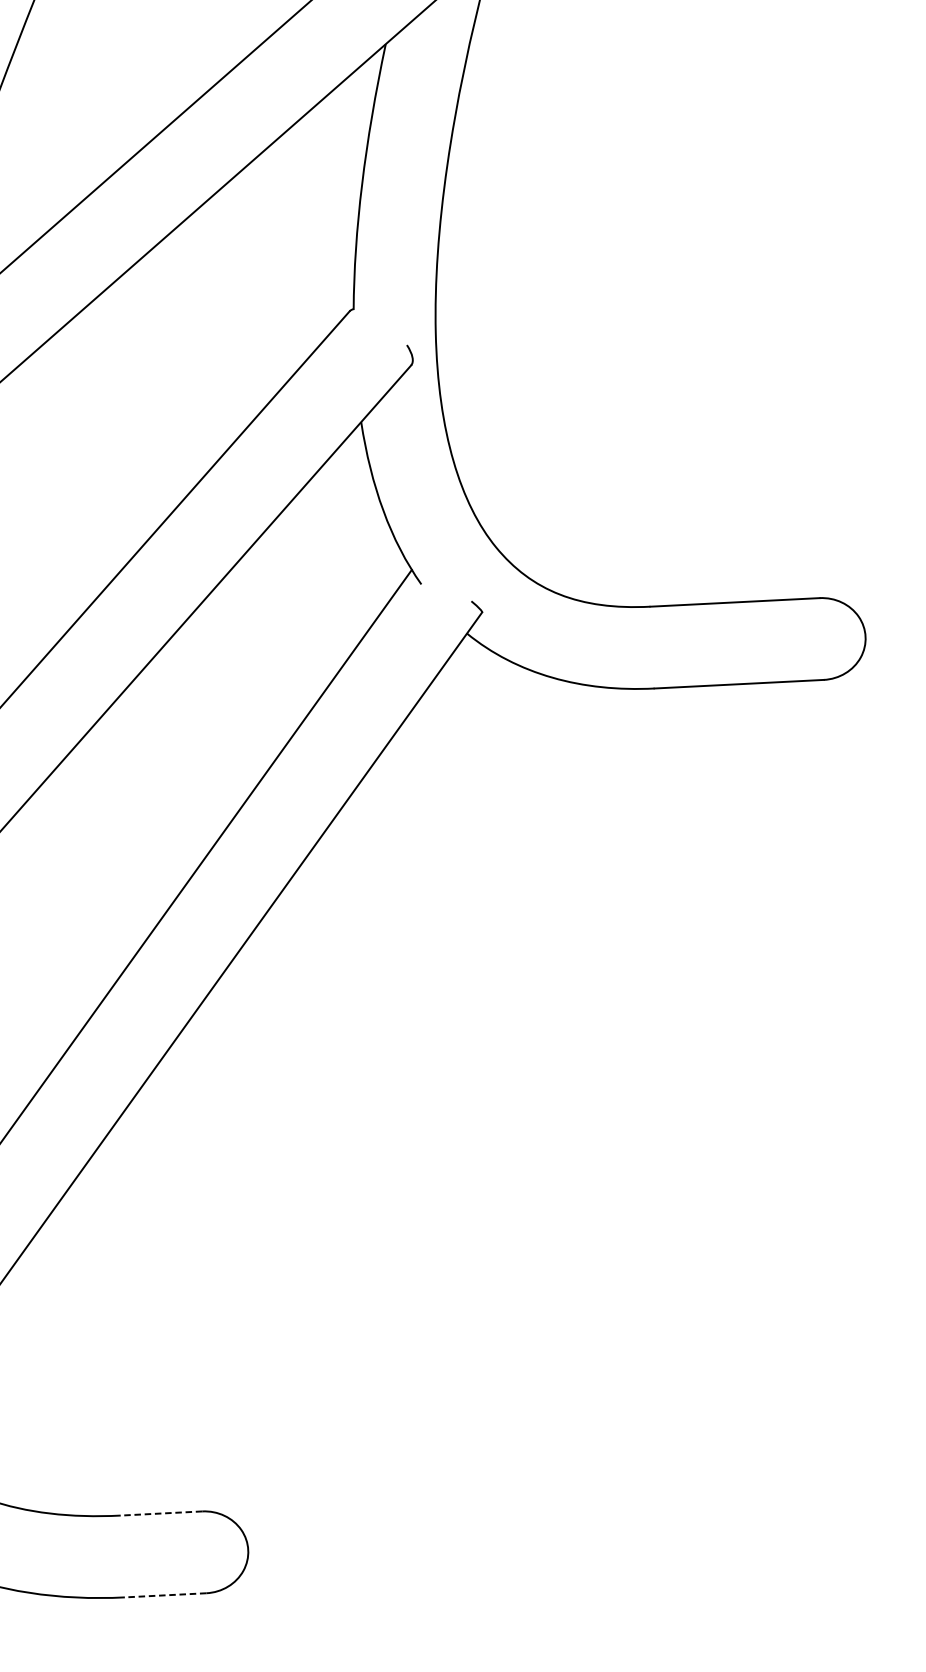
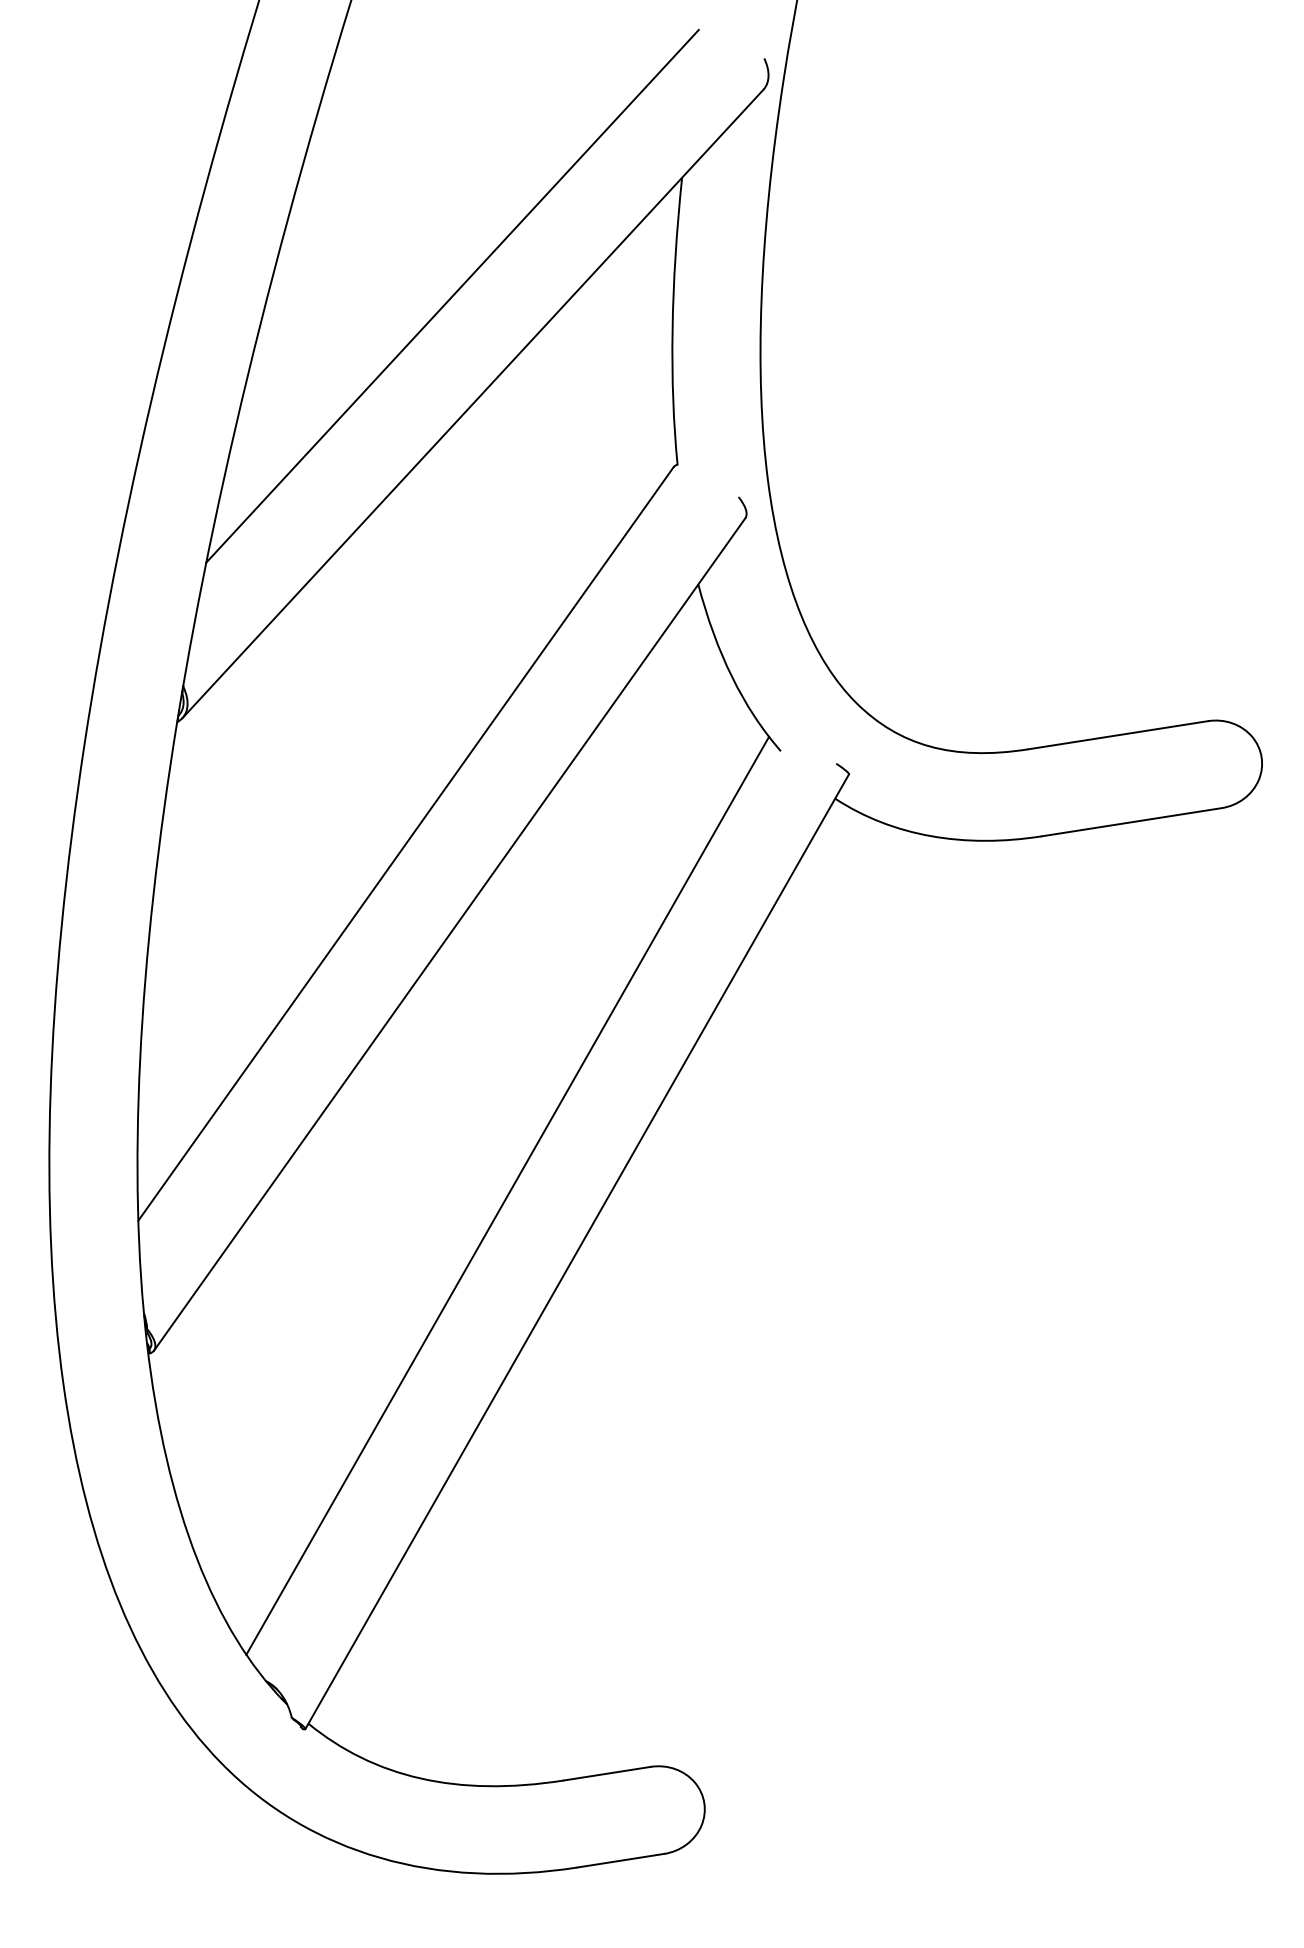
line: (161, 1513) -> (607, 1773), dashed -> solid
line: (166, 1595) -> (621, 1860), dashed -> solid

